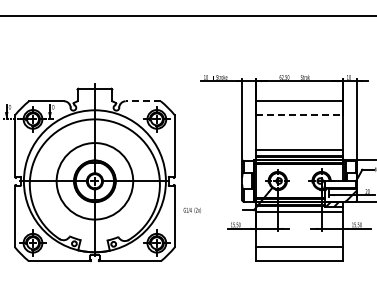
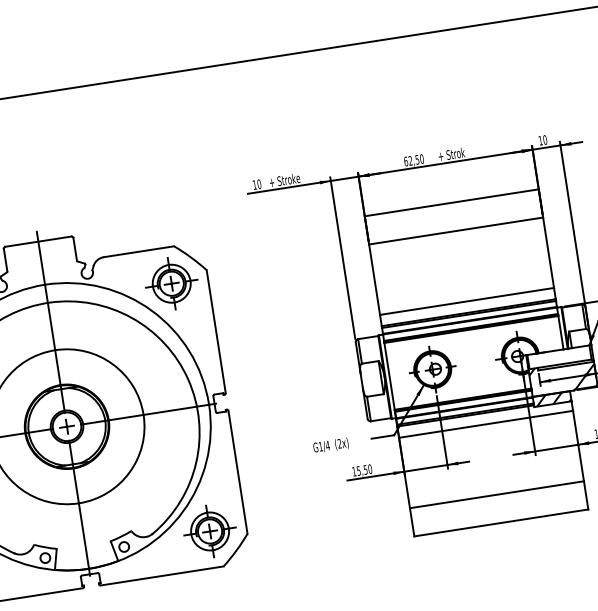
line: (143, 101) -> (139, 252), dashed -> solid
line: (300, 115) -> (457, 231), dashed -> solid
text: (191, 210) -> (329, 445), moved

